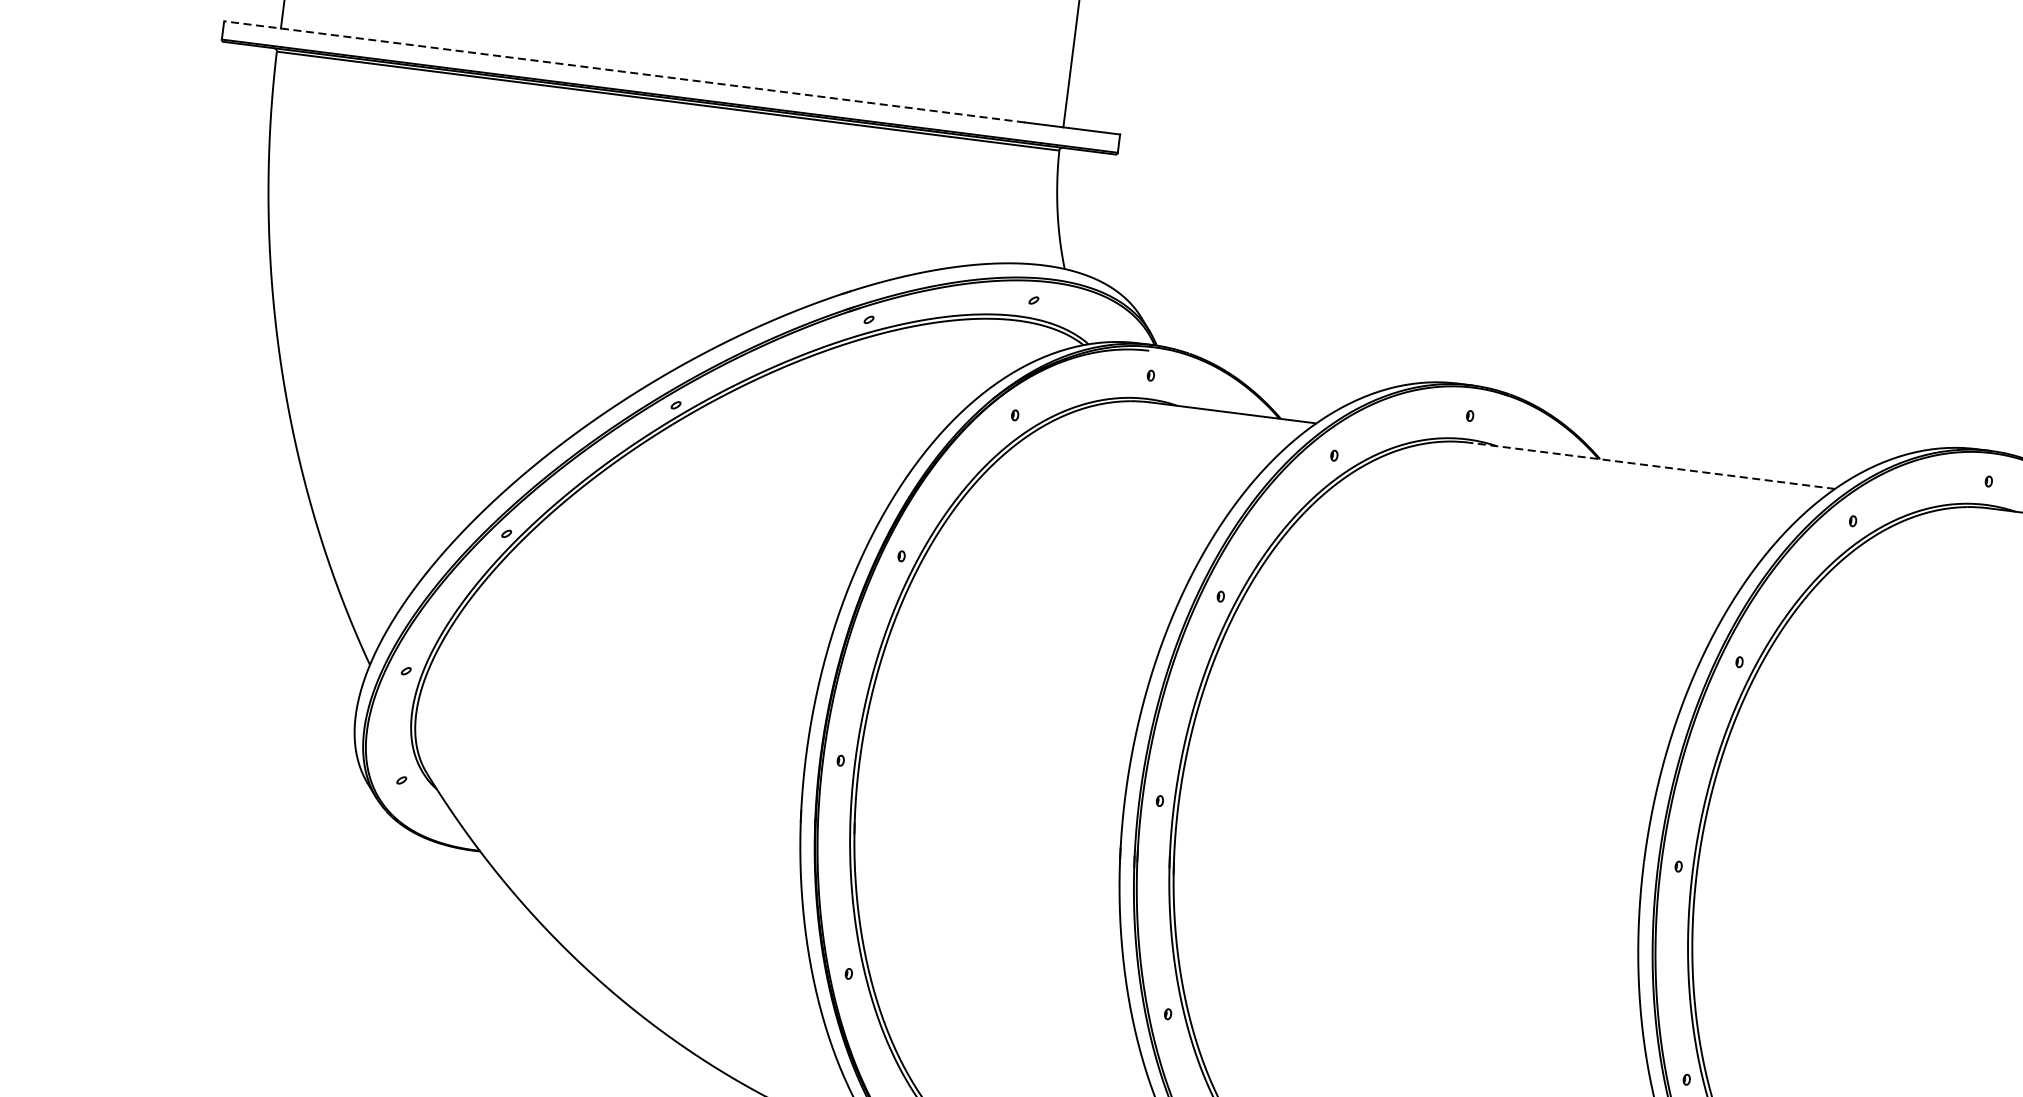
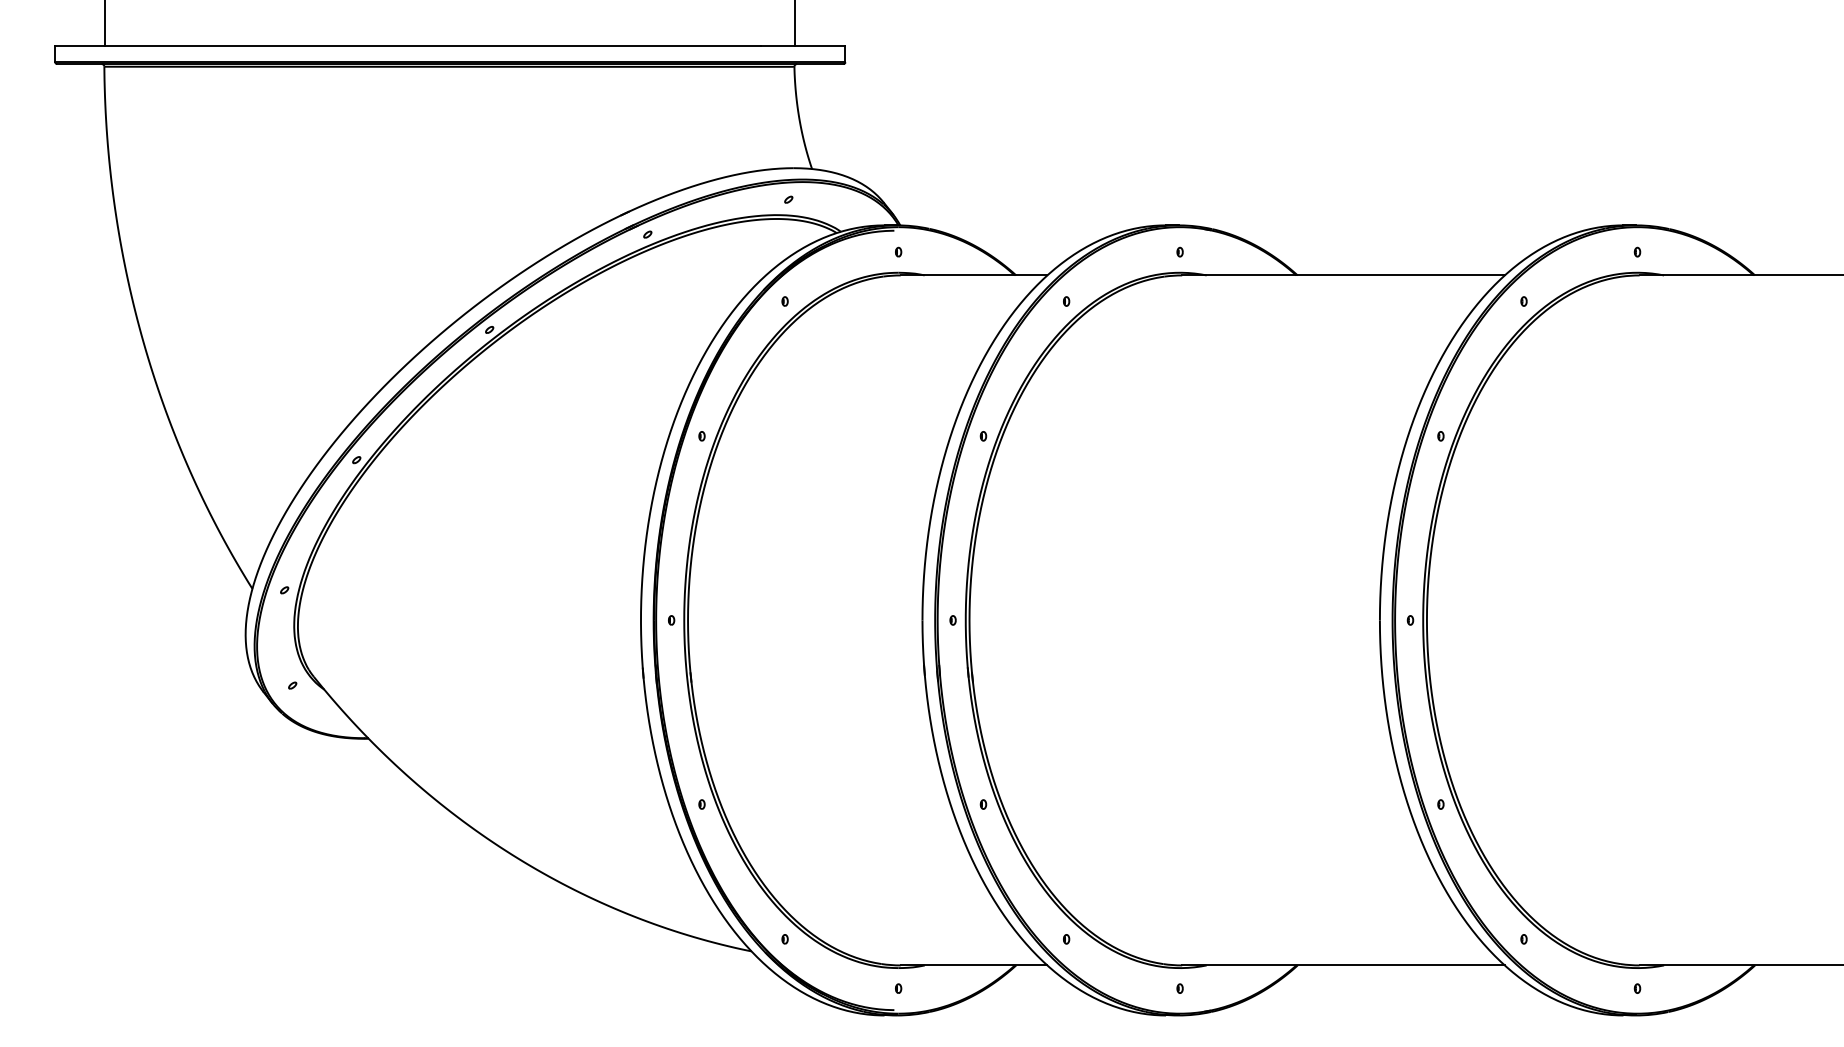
line: (623, 72) -> (407, 46), dashed -> solid
line: (1652, 465) -> (1343, 275), dashed -> solid

